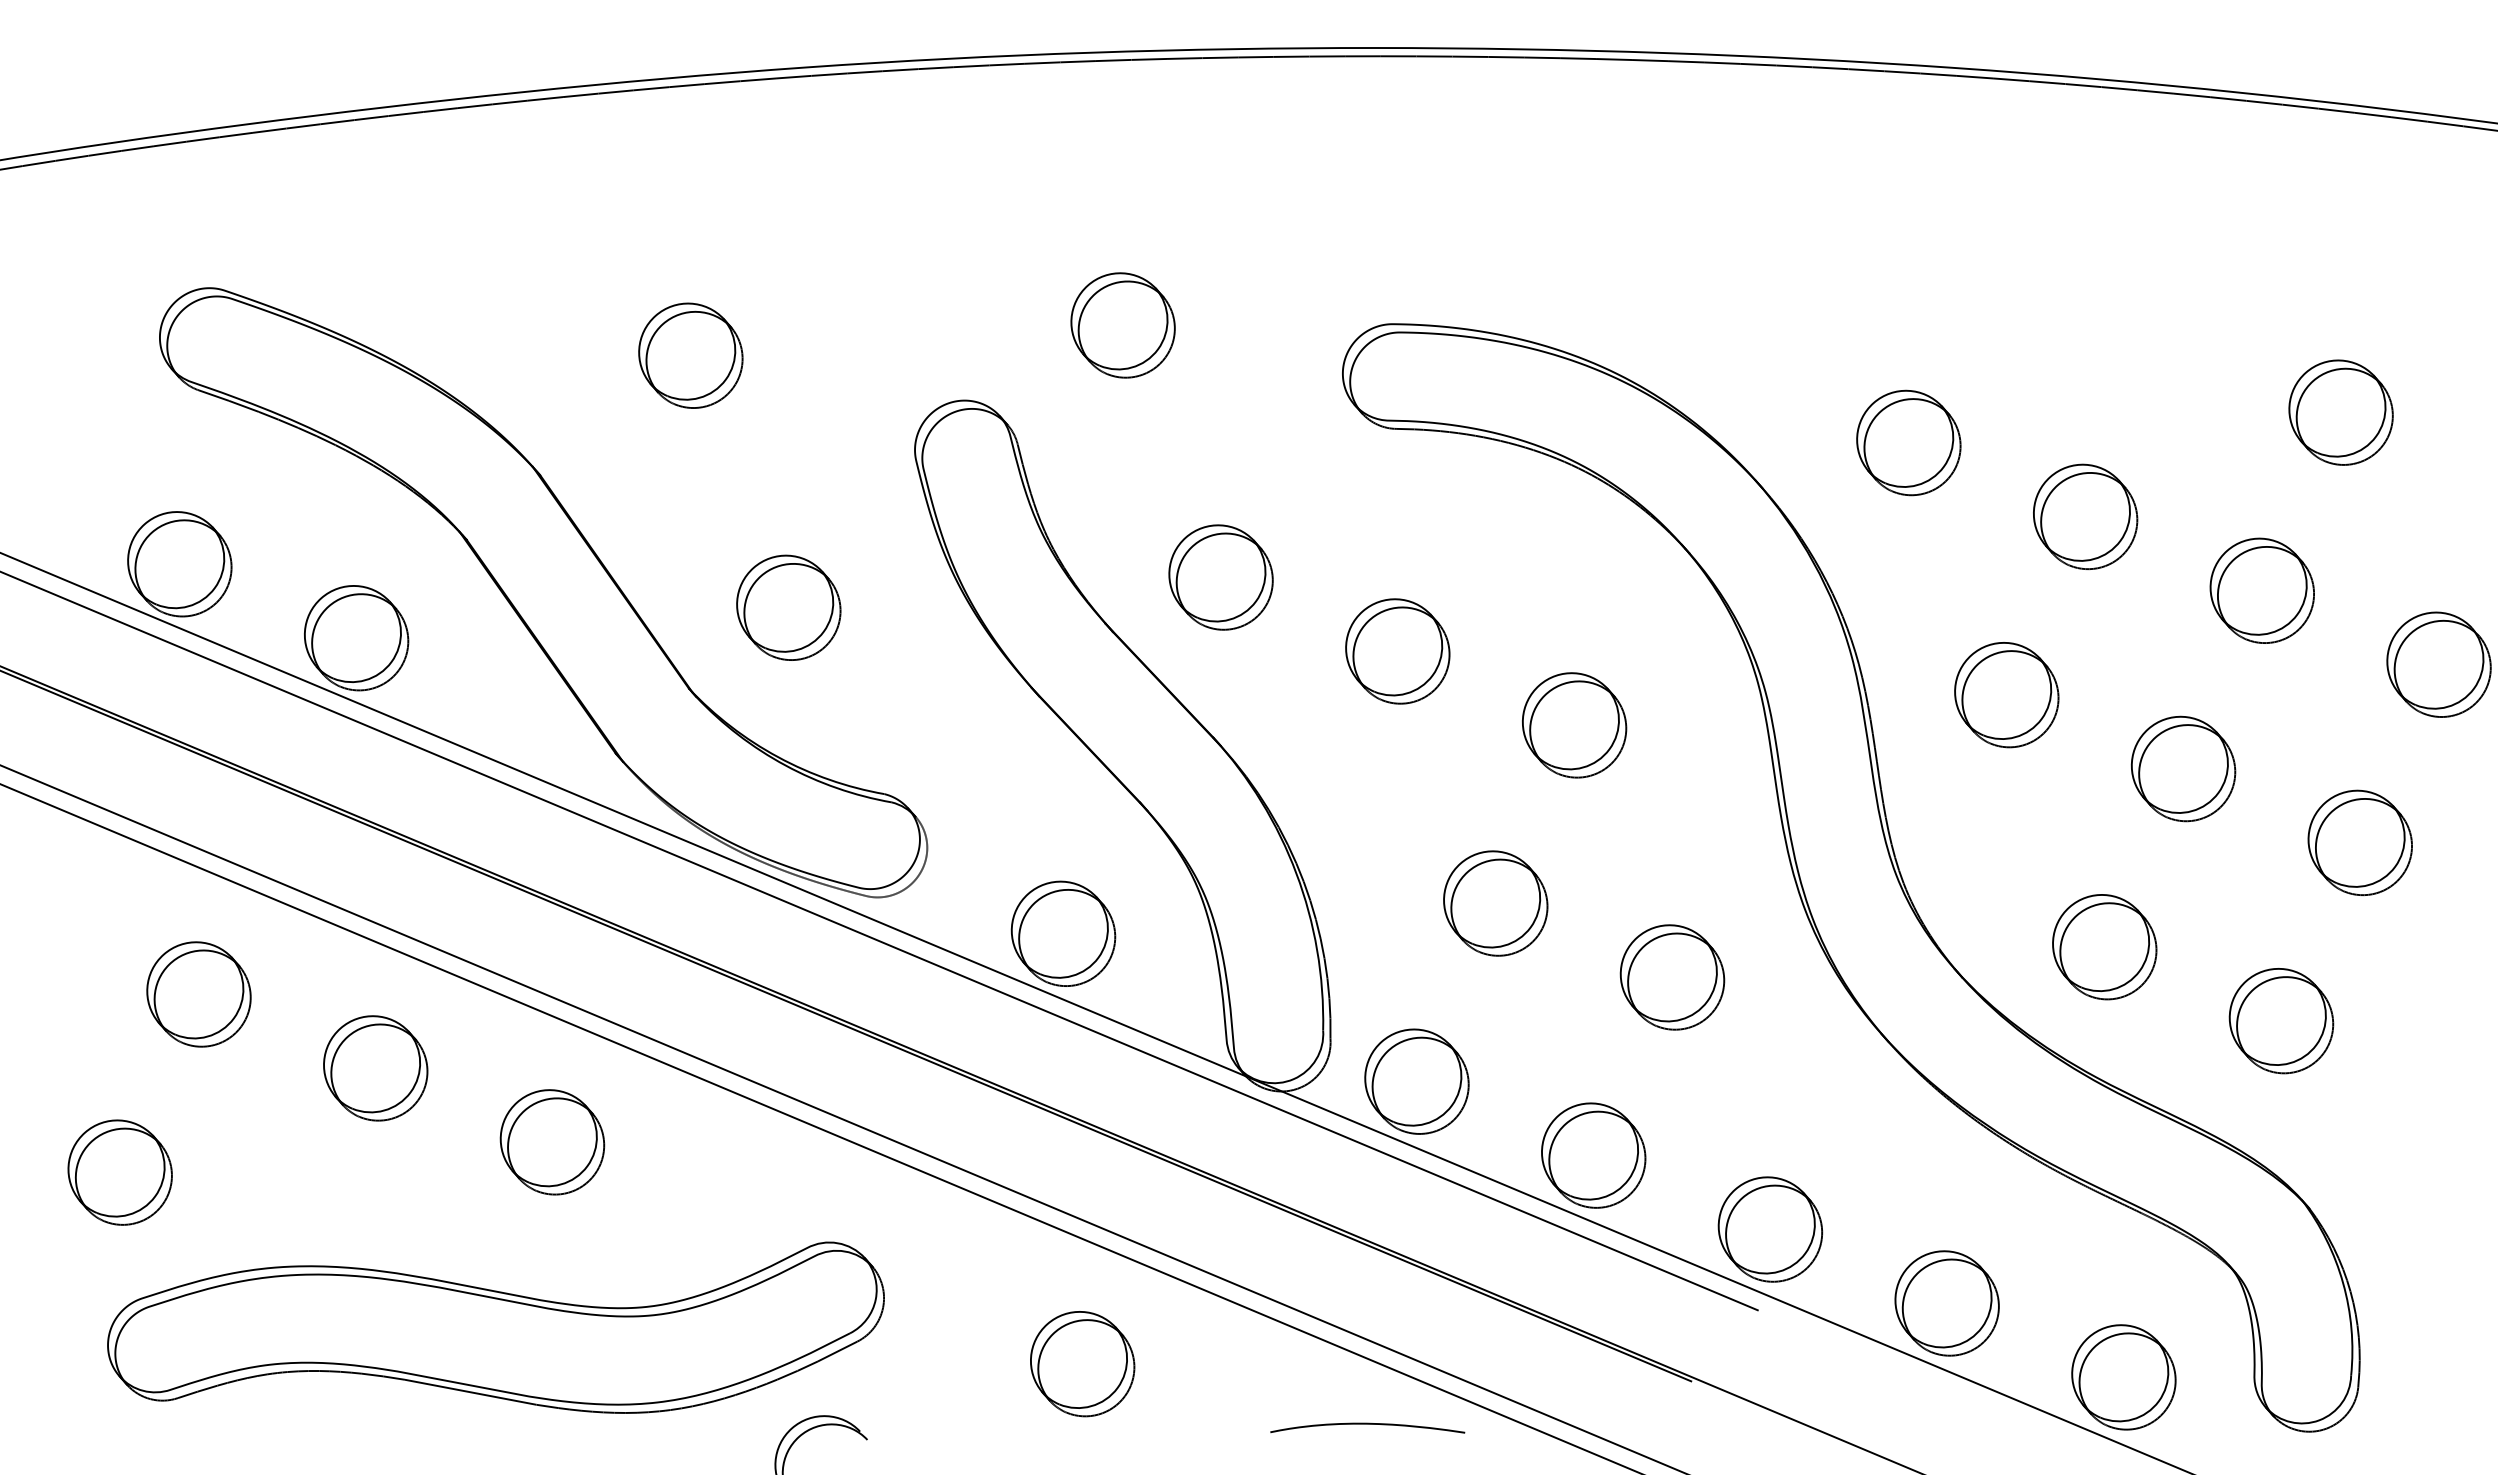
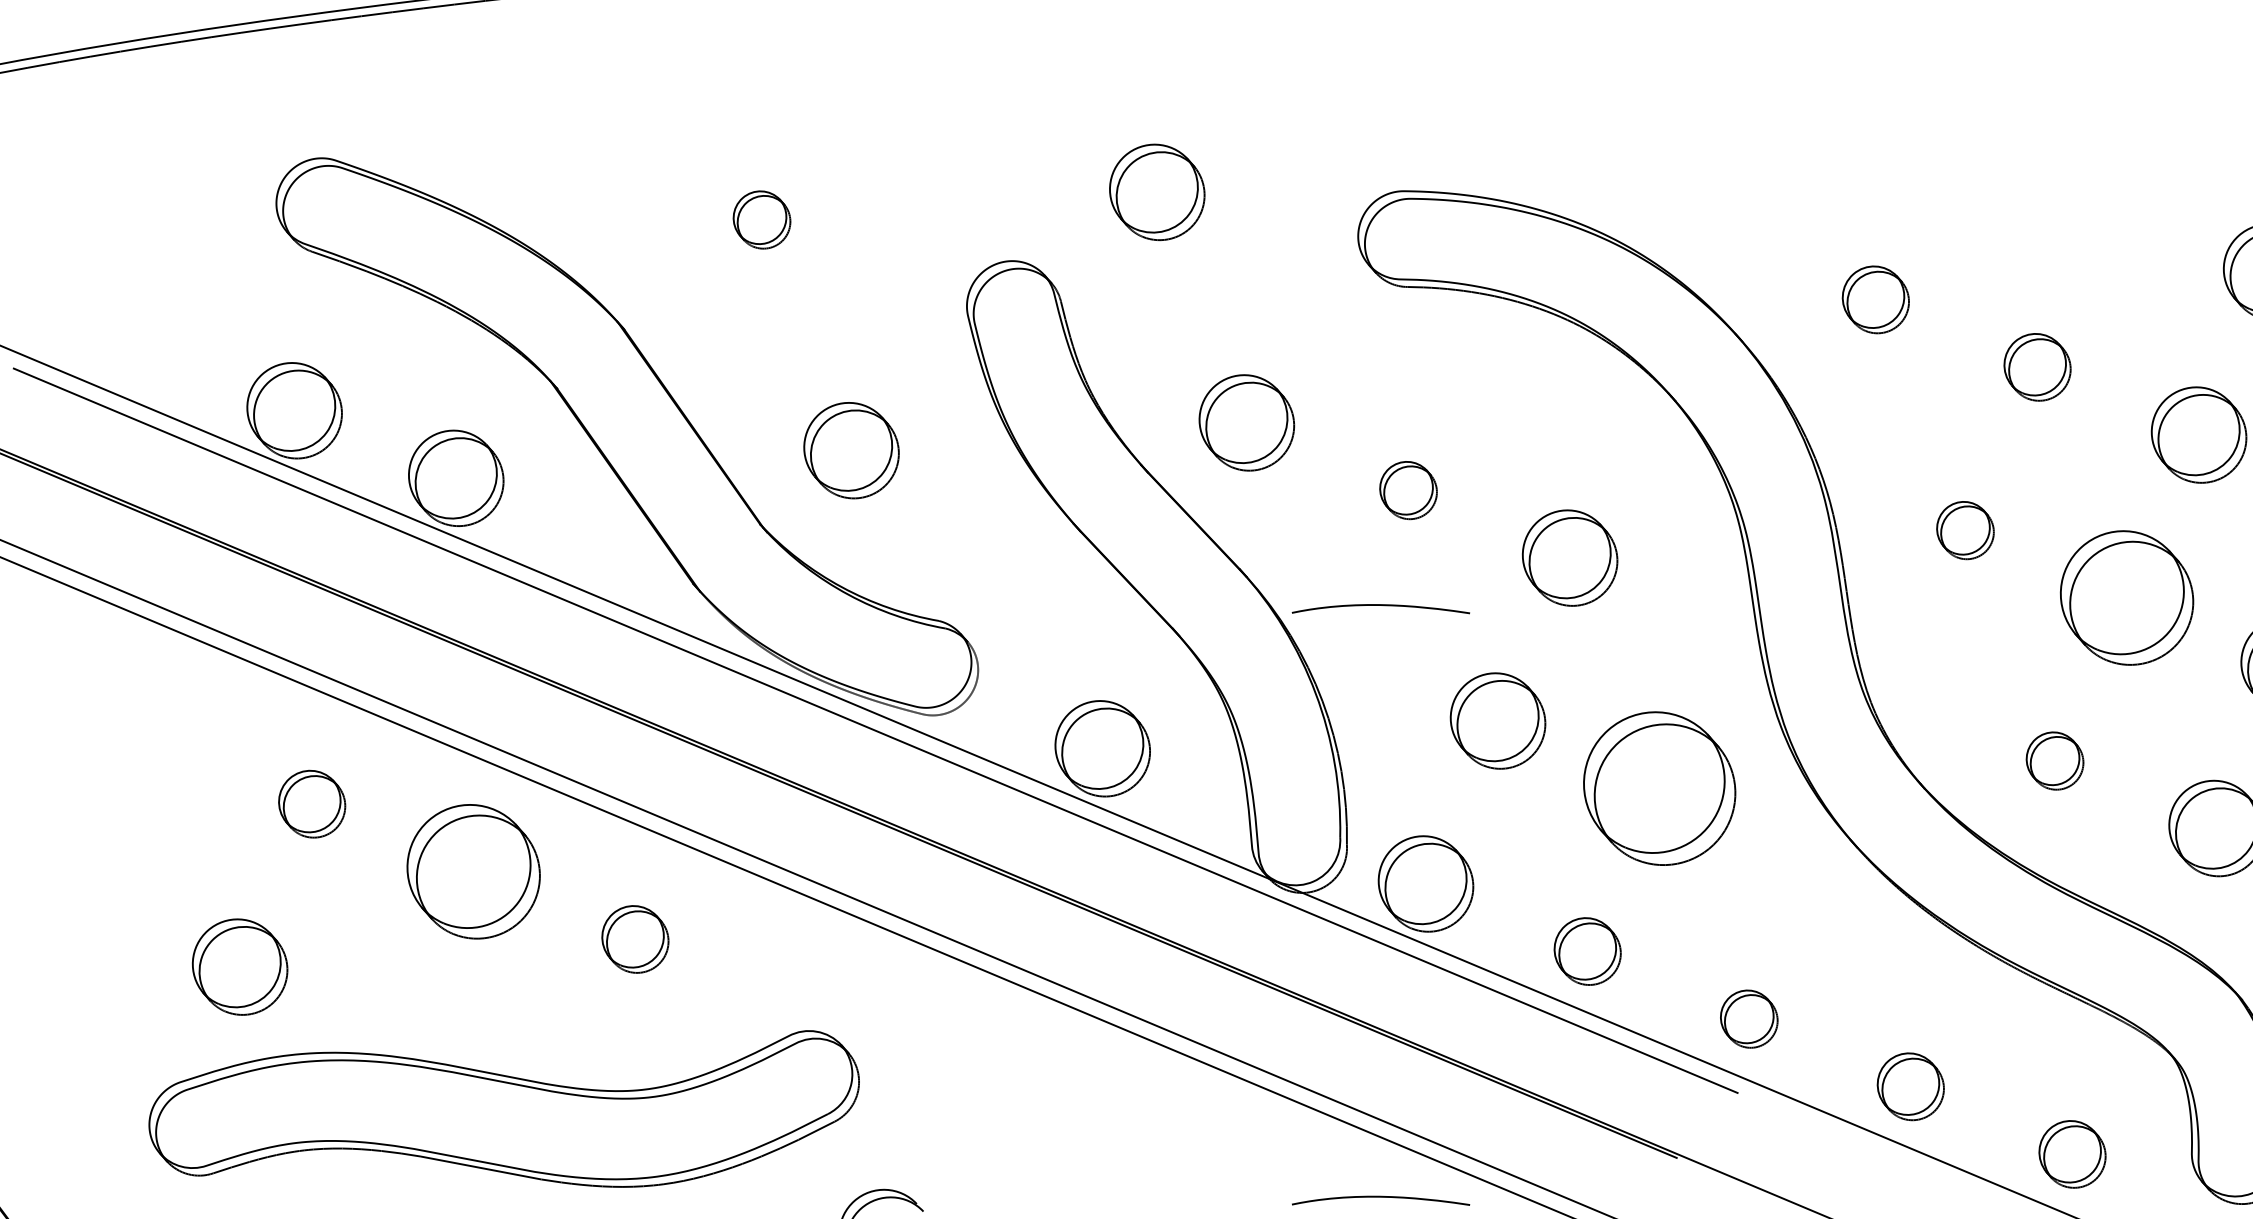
part: (690, 355) -> (761, 219), size x0.6
part: (1908, 442) -> (1875, 299), size x0.7
part: (2085, 516) -> (2037, 367), size x0.7
part: (1397, 651) -> (1408, 490), size x0.6
part: (2006, 695) -> (1965, 530), size x0.6
part: (2183, 768) -> (2126, 597), size x1.4
curve: (1367, 777) -> (1380, 605), added
part: (2104, 947) -> (2054, 761), size x0.6
part: (1672, 977) -> (1659, 788), size x1.6
part: (198, 994) -> (311, 804), size x0.7
part: (375, 1068) -> (473, 871), size x1.4
part: (552, 1142) -> (635, 939), size x0.7
part: (1593, 1155) -> (1587, 951), size x0.7
part: (1770, 1229) -> (1749, 1019), size x0.6
part: (1946, 1303) -> (1910, 1086), size x0.7
part: (495, 1327) -> (503, 1108), moved
part: (1082, 1364) -> (1120, 1142), removed
part: (2123, 1377) -> (2072, 1154), size x0.7

